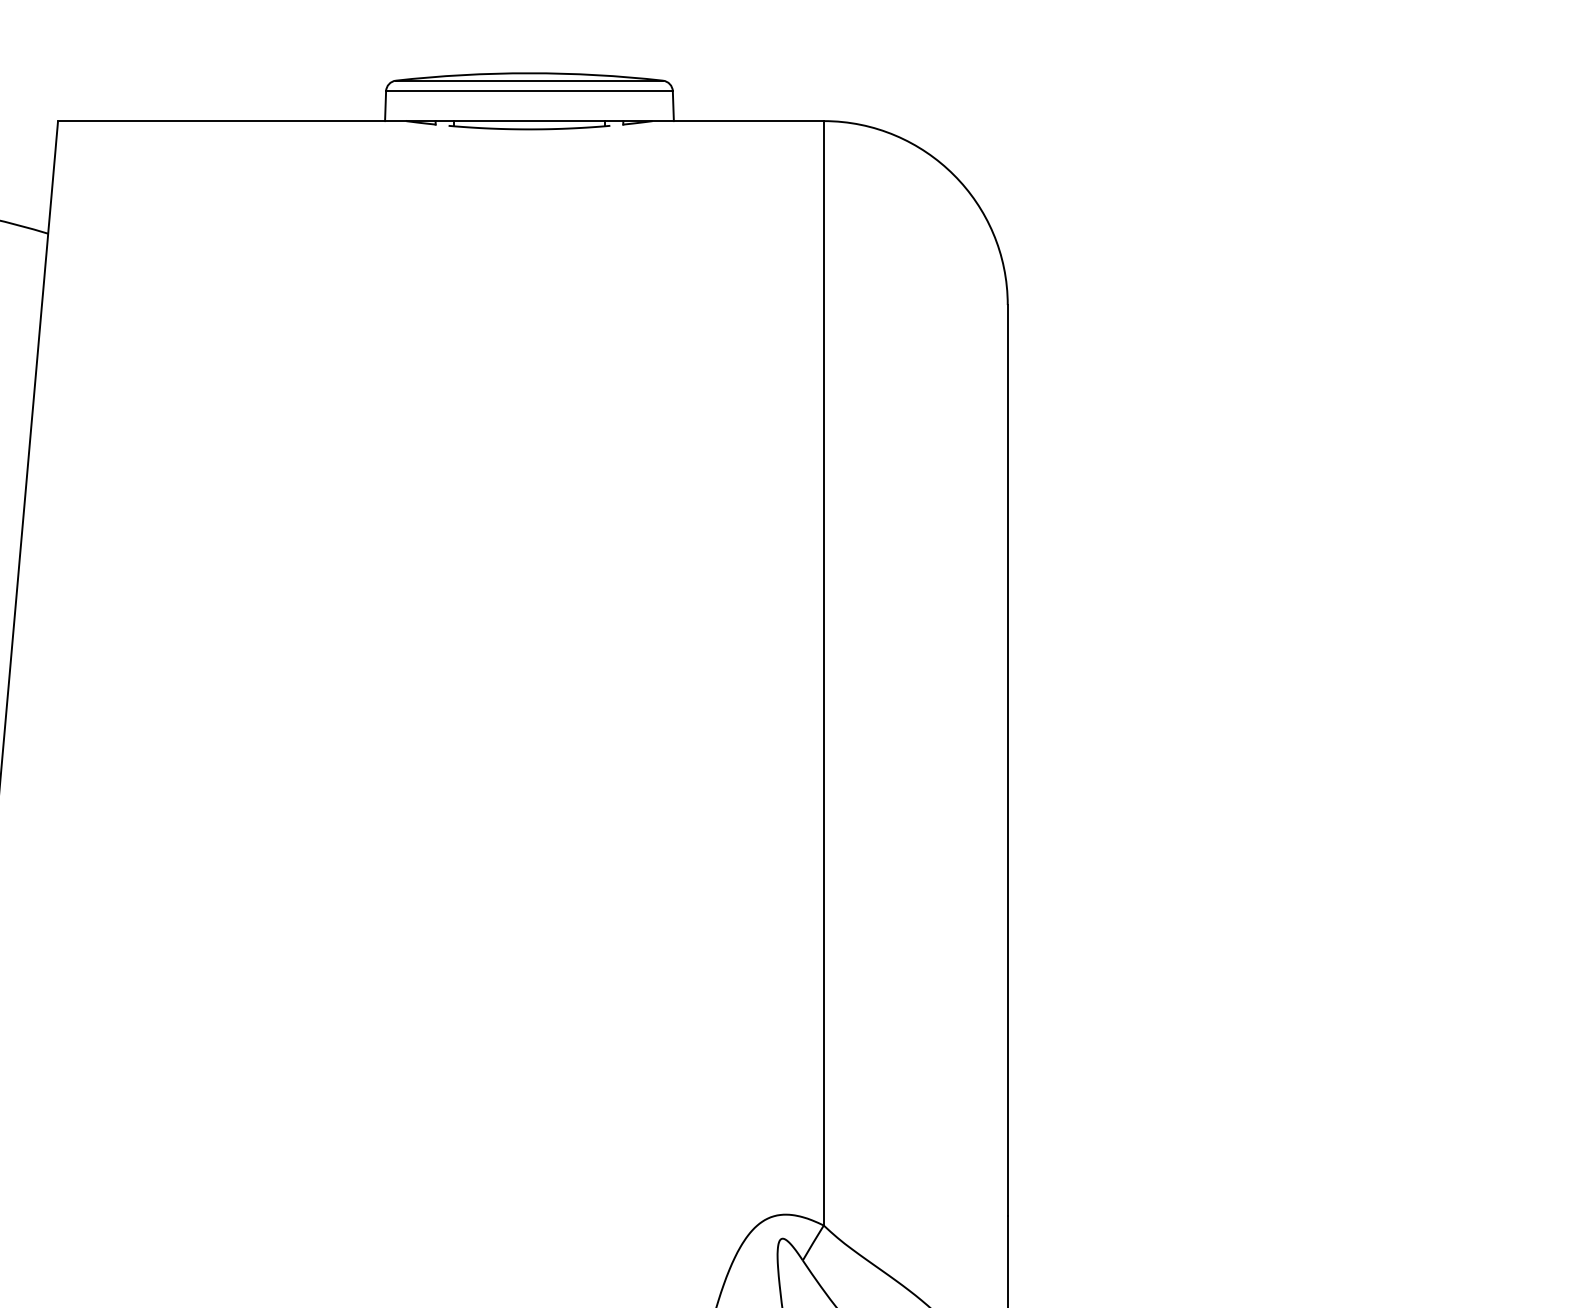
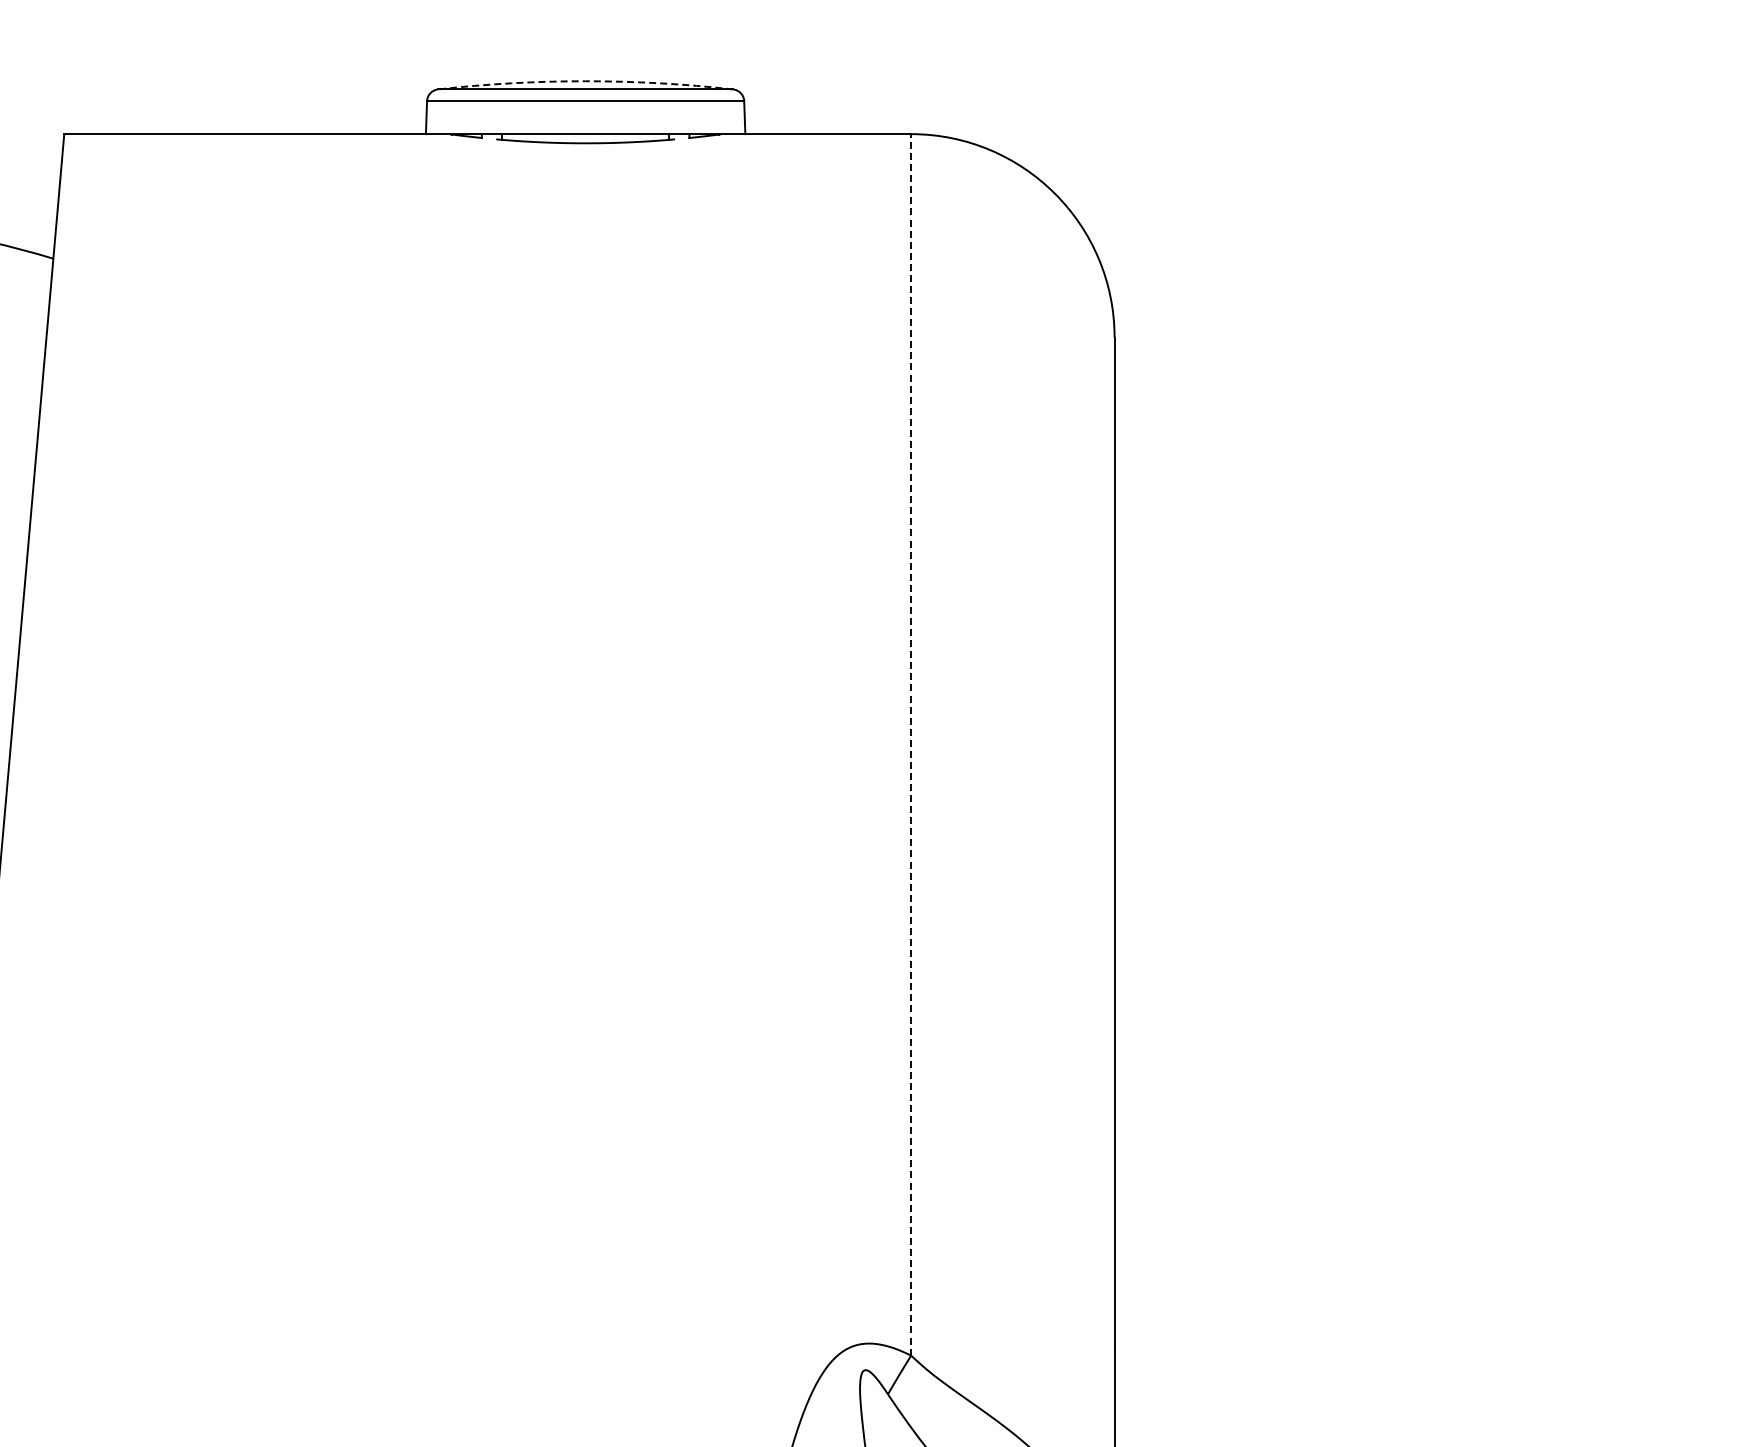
arc: (529, 73) -> (585, 81), solid -> dashed
line: (824, 672) -> (911, 744), solid -> dashed

